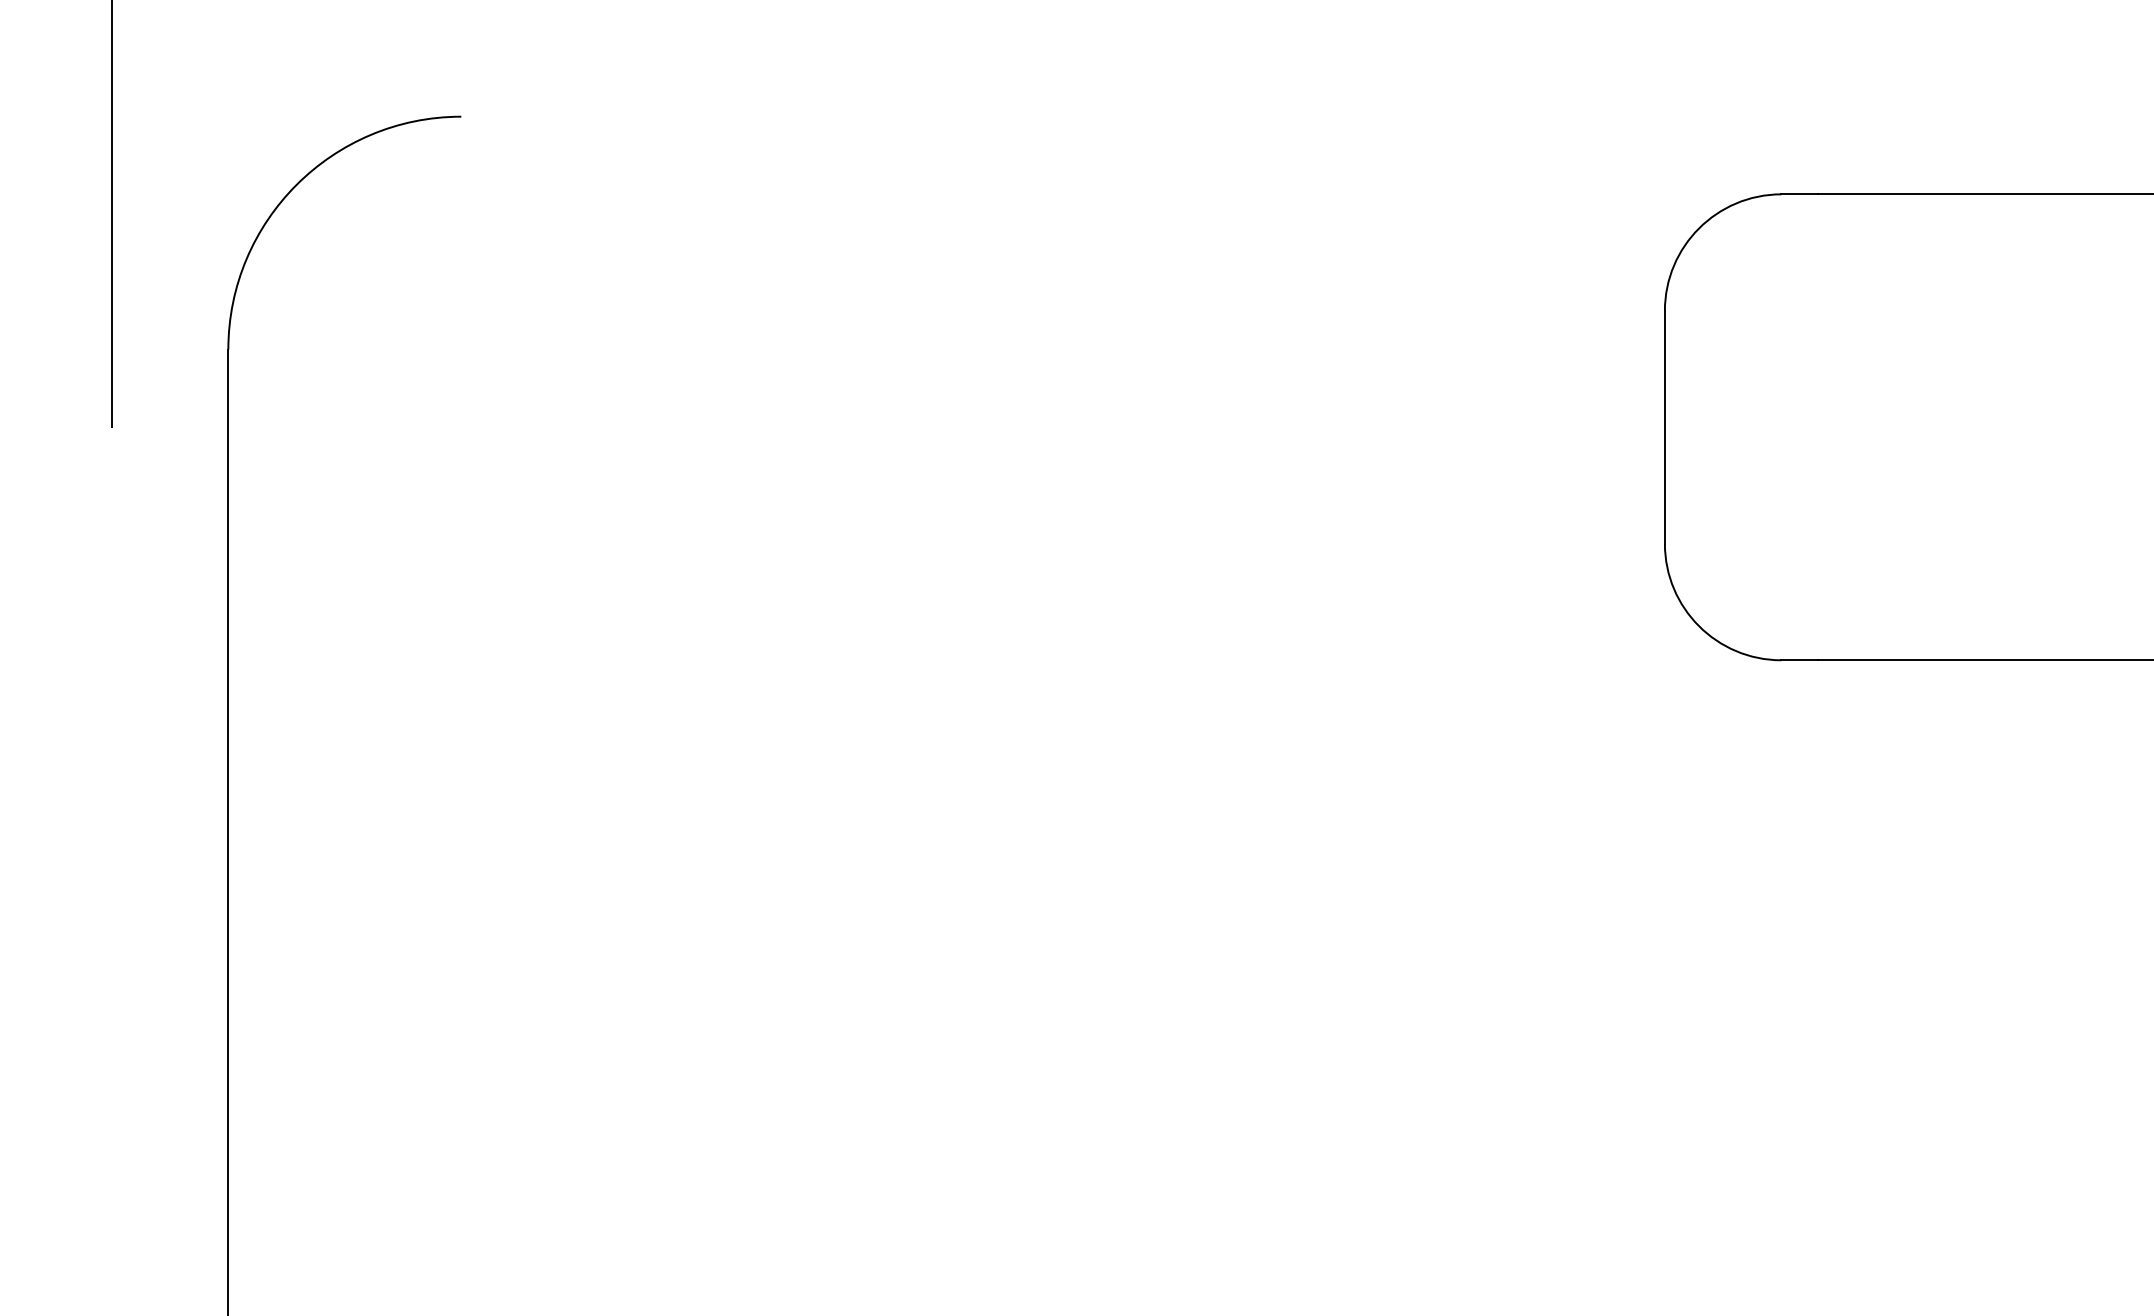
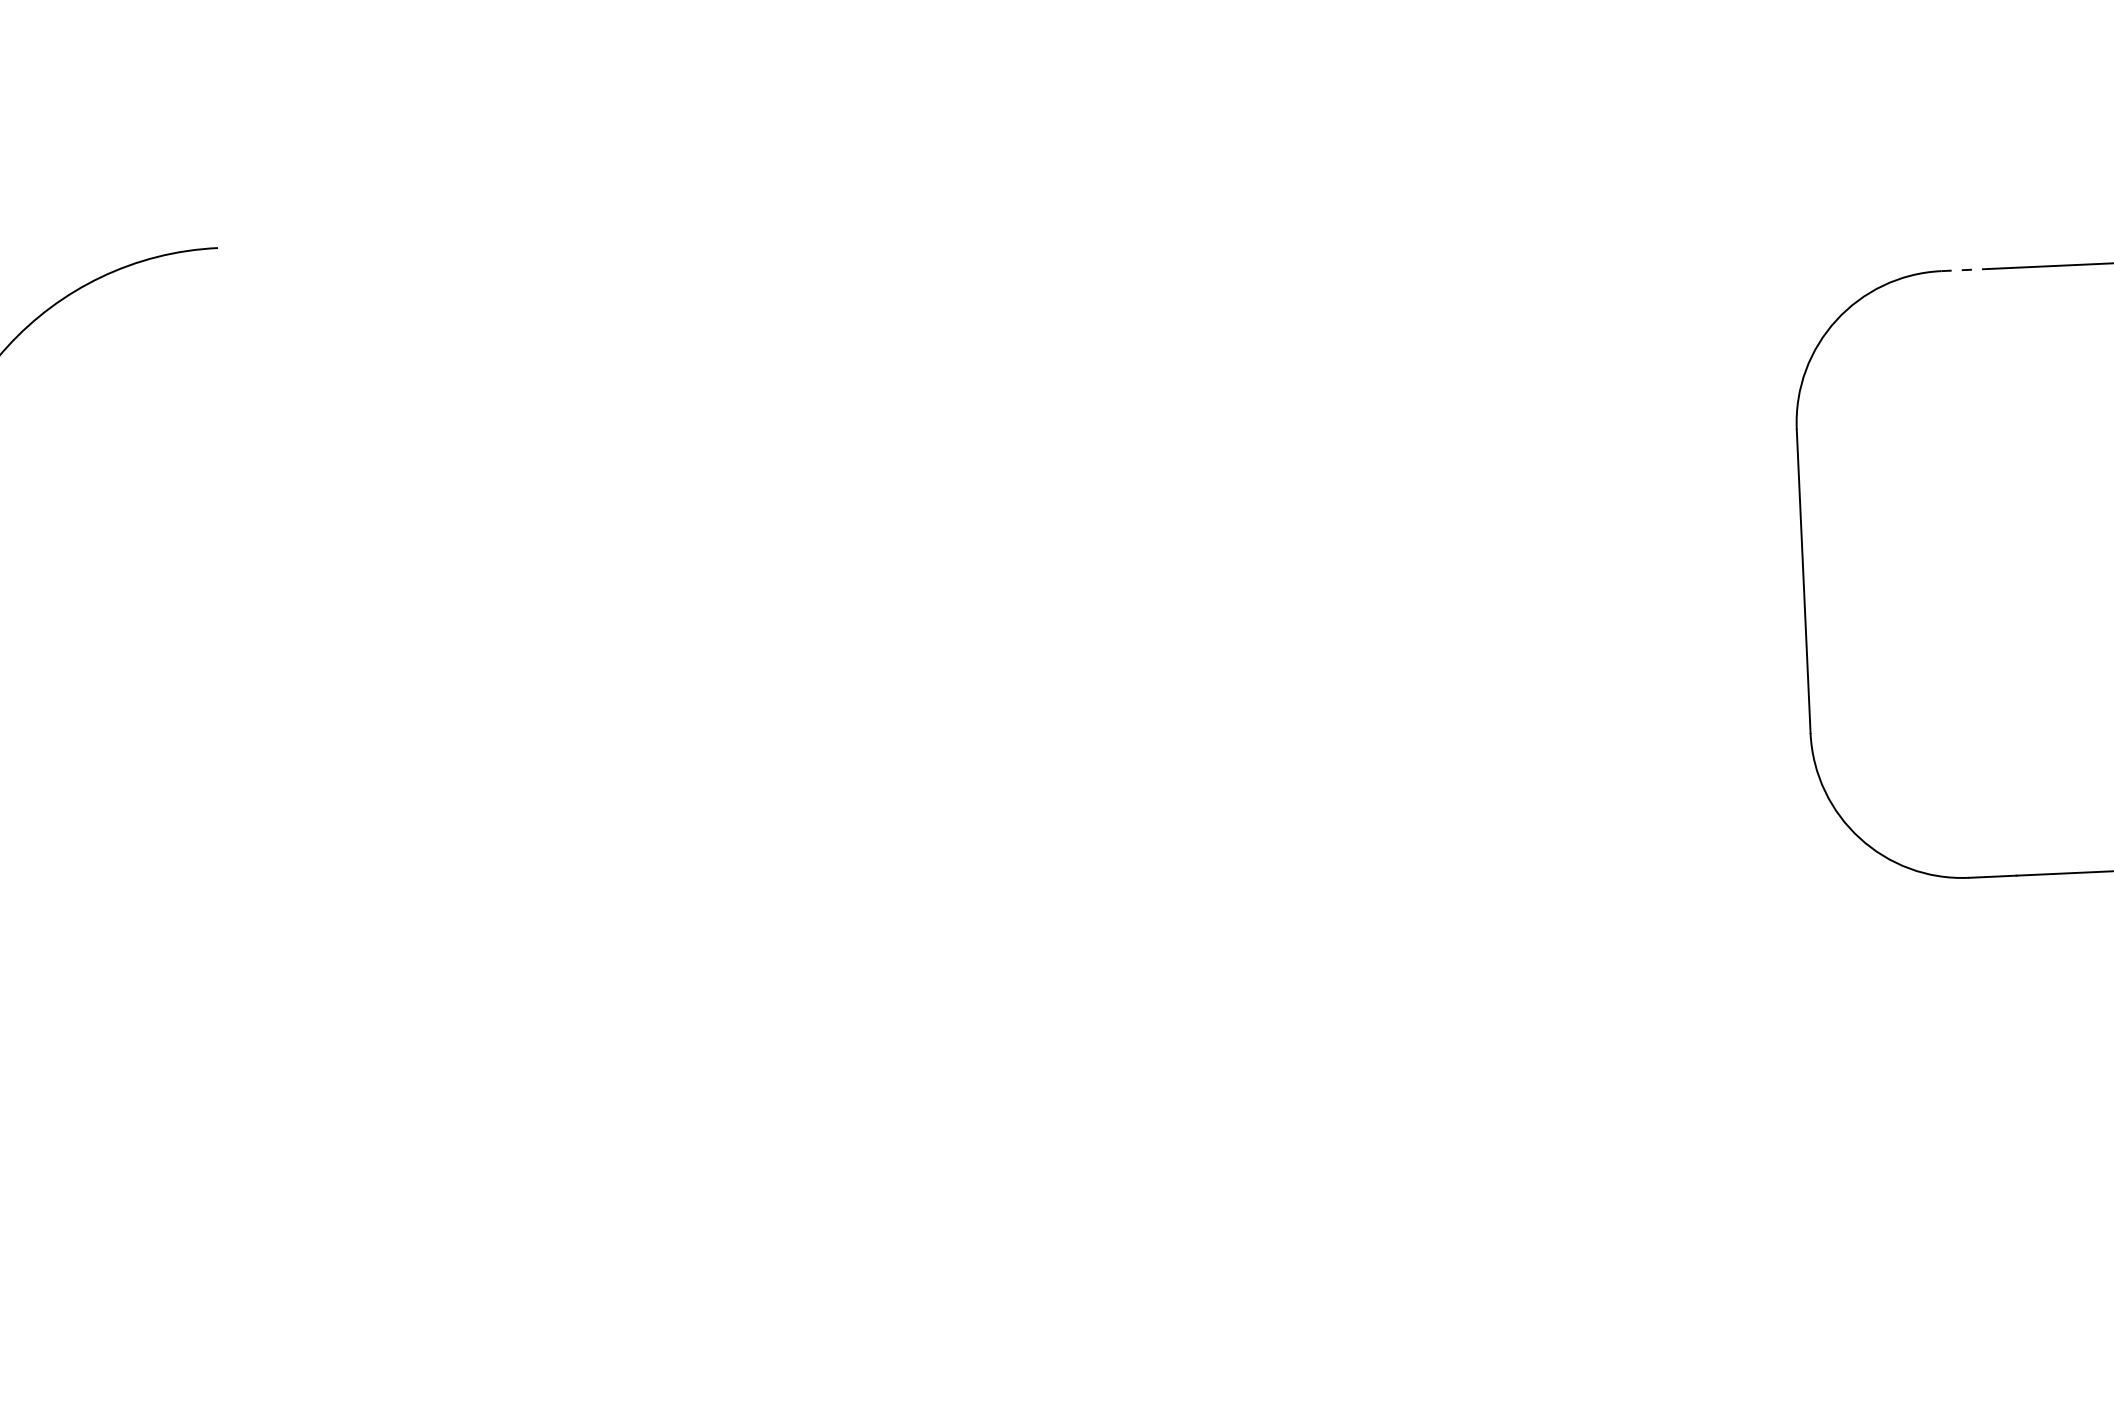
line: (1800, 194) -> (1966, 270), solid -> dashed

